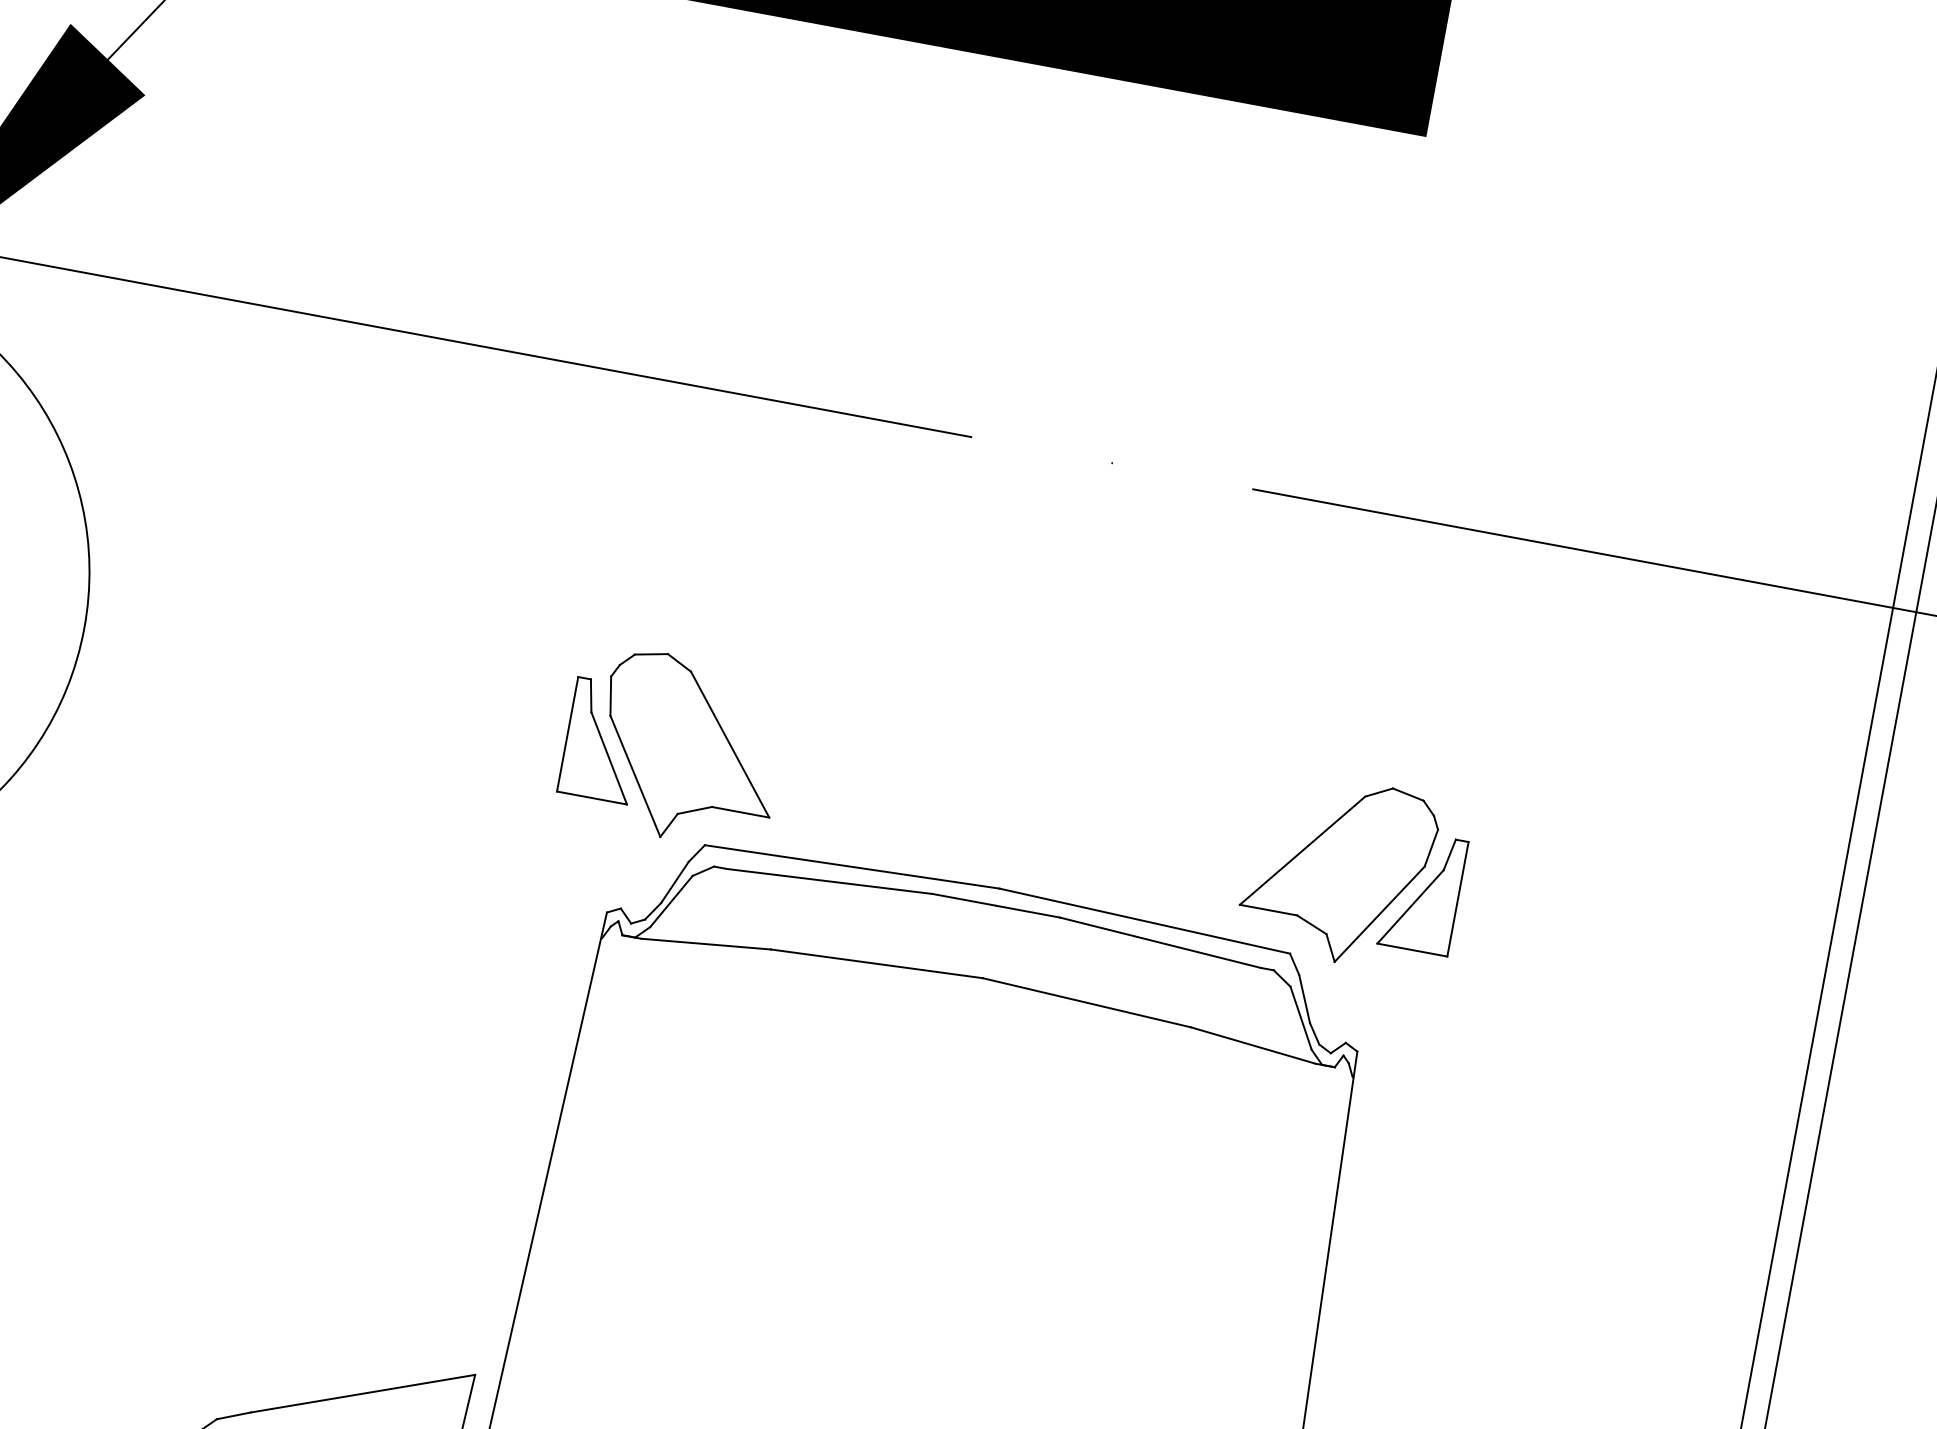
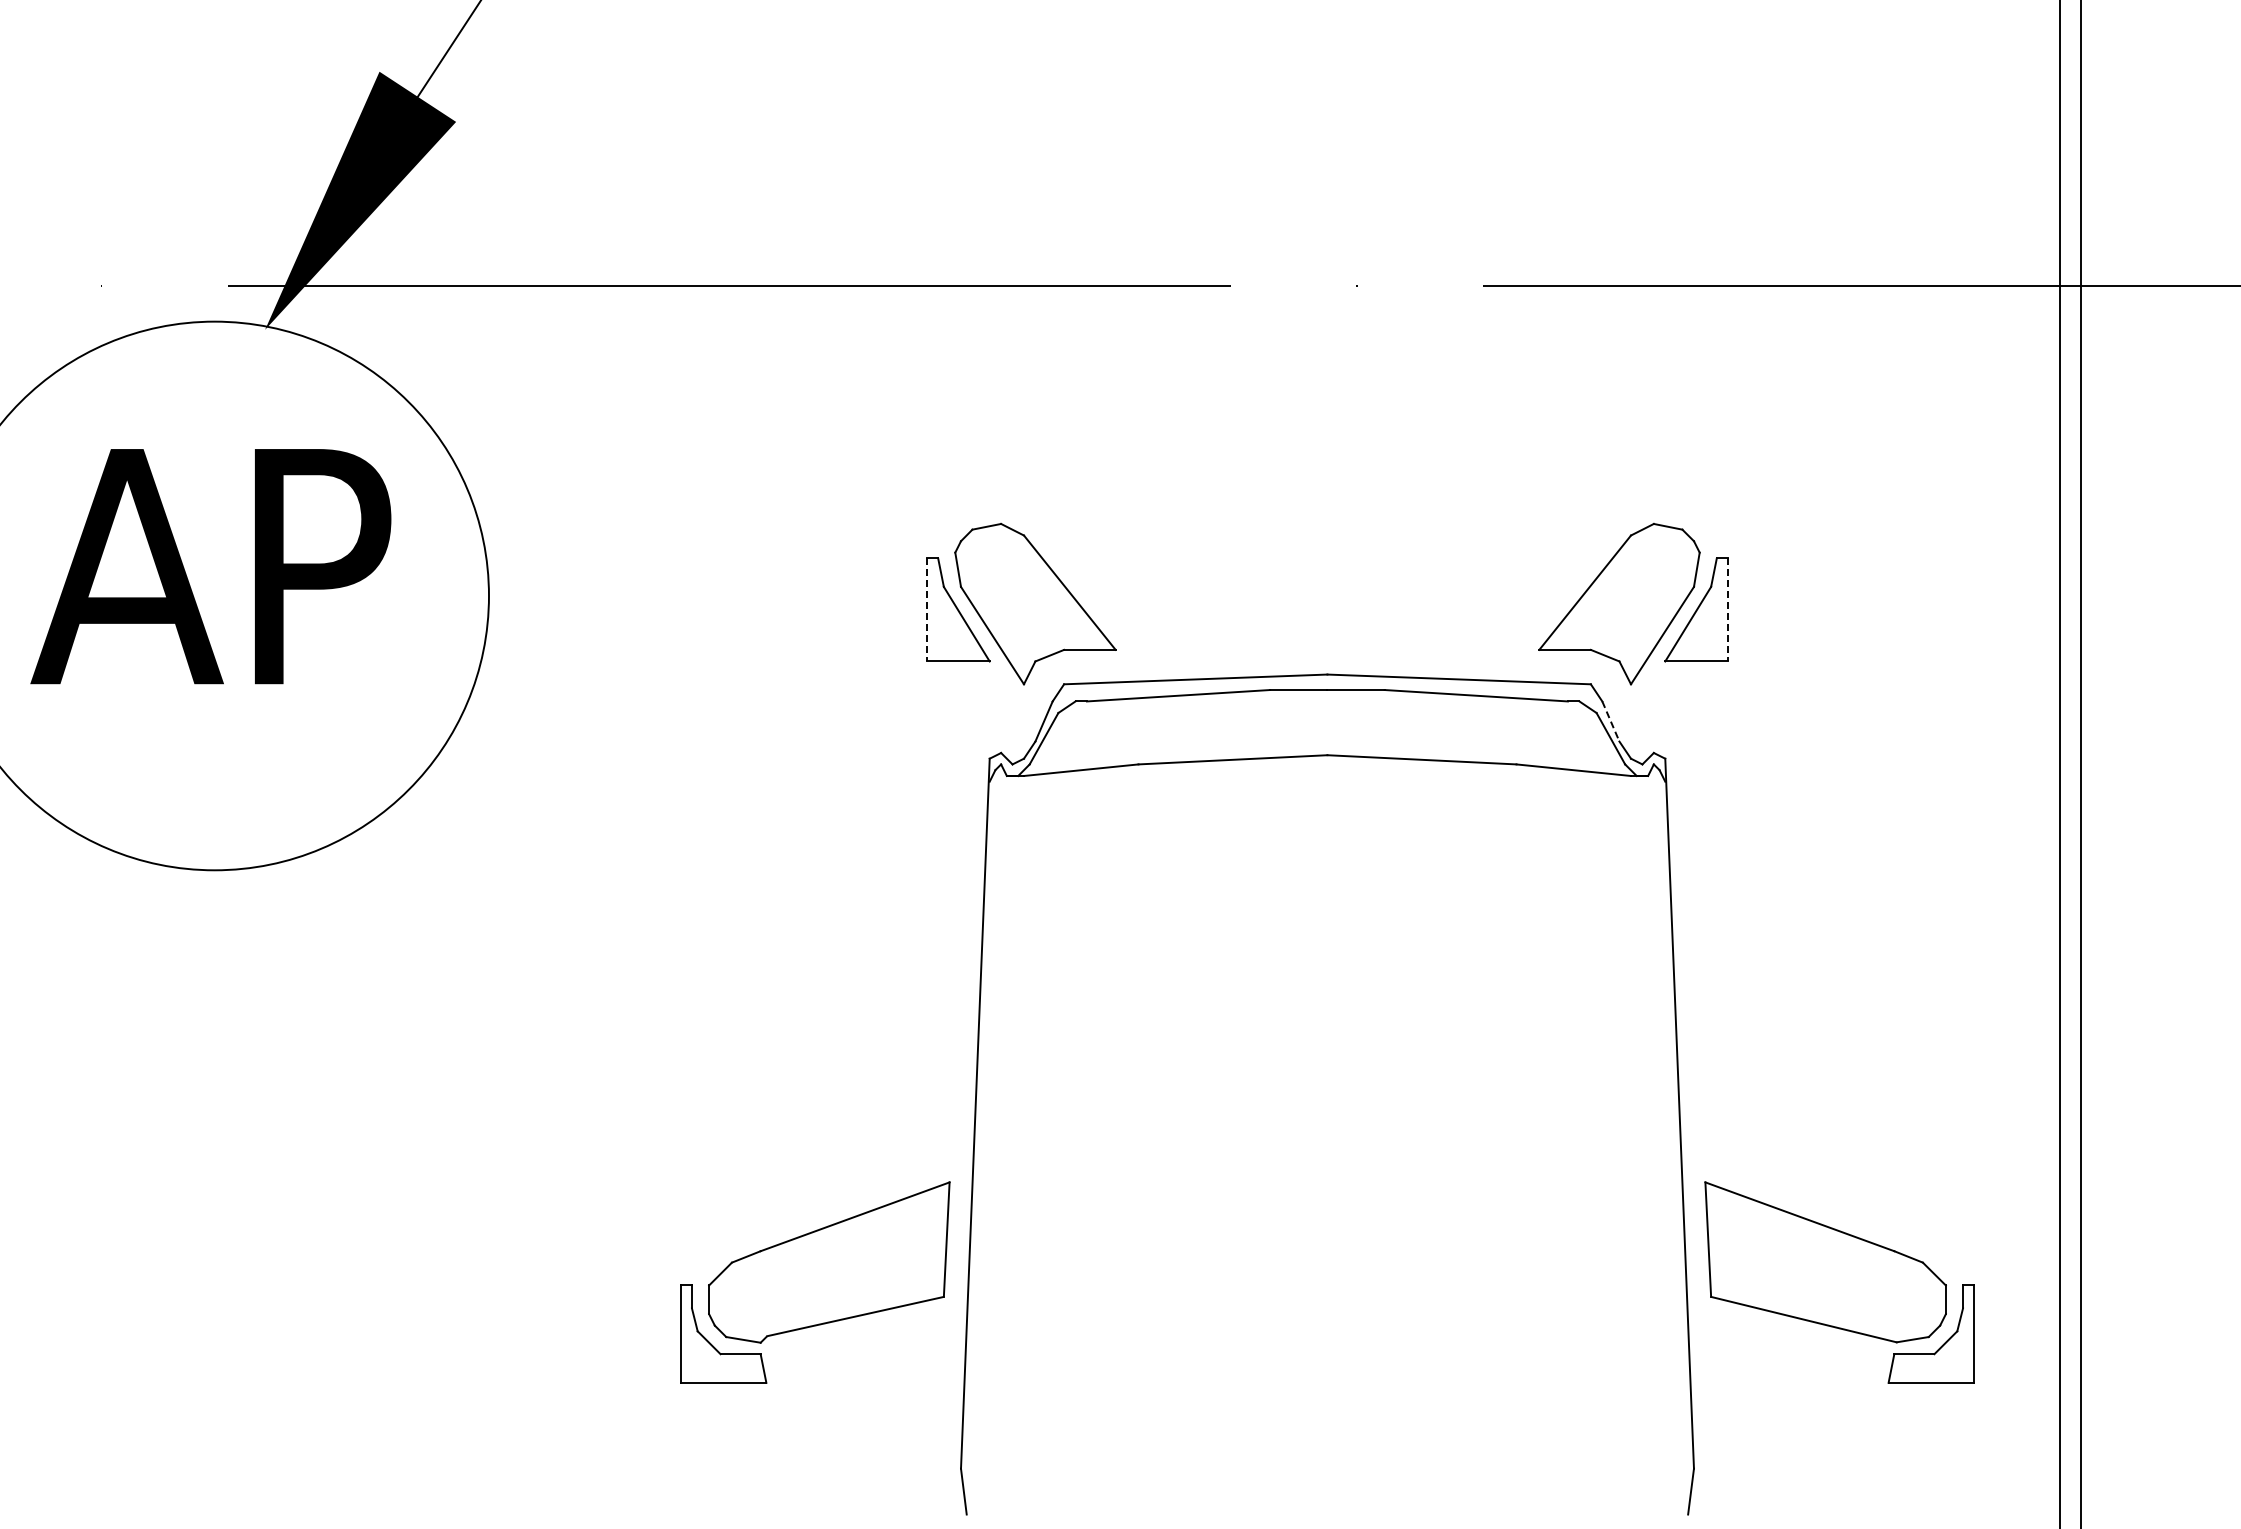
line: (567, 733) -> (926, 609), solid -> dashed
line: (1458, 898) -> (1728, 609), solid -> dashed
line: (1304, 999) -> (1610, 721), solid -> dashed

